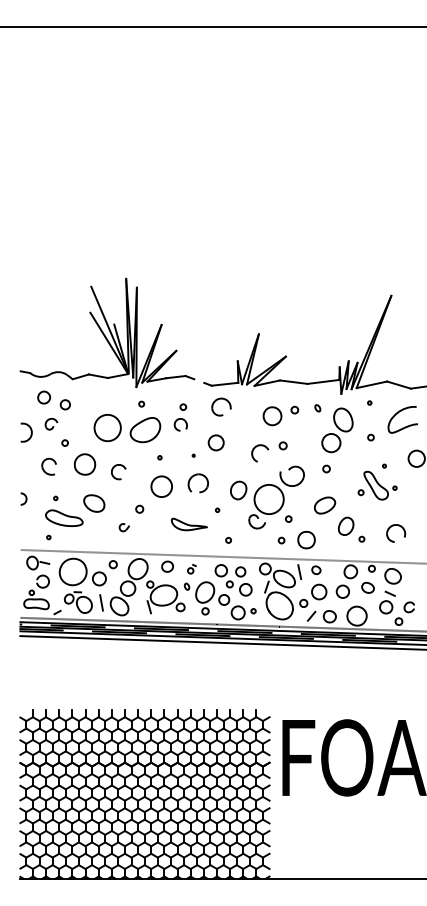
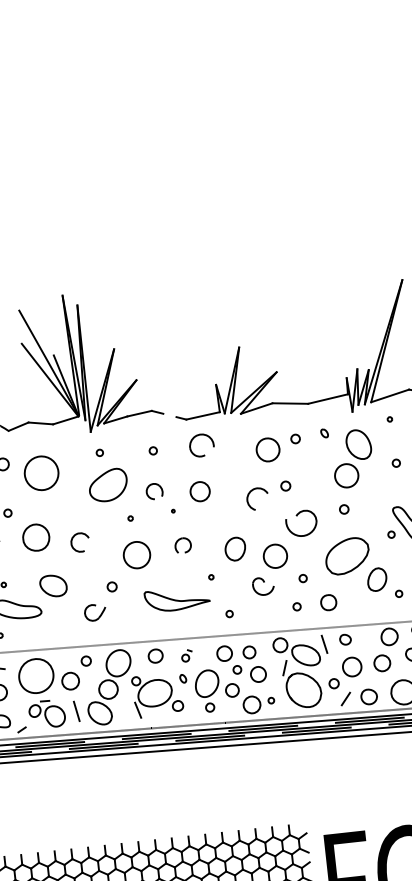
part: (180, 424) -> (154, 491), moved
circle: (107, 428) -> (41, 473), moved
part: (198, 482) -> (183, 544), size x0.62
circle: (269, 499) -> (275, 556), size x0.62
part: (324, 505) -> (346, 556), size x1.67
part: (189, 524) -> (177, 599), size x1.43
part: (124, 527) -> (95, 612), size x1.67
part: (306, 539) -> (328, 601), size x0.71

